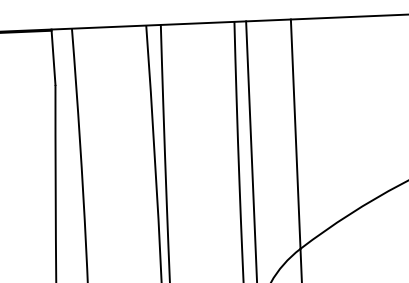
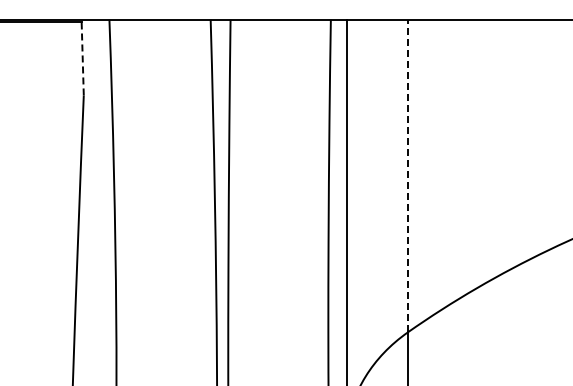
line: (53, 57) -> (82, 57), solid -> dashed
line: (295, 133) -> (407, 175), solid -> dashed

